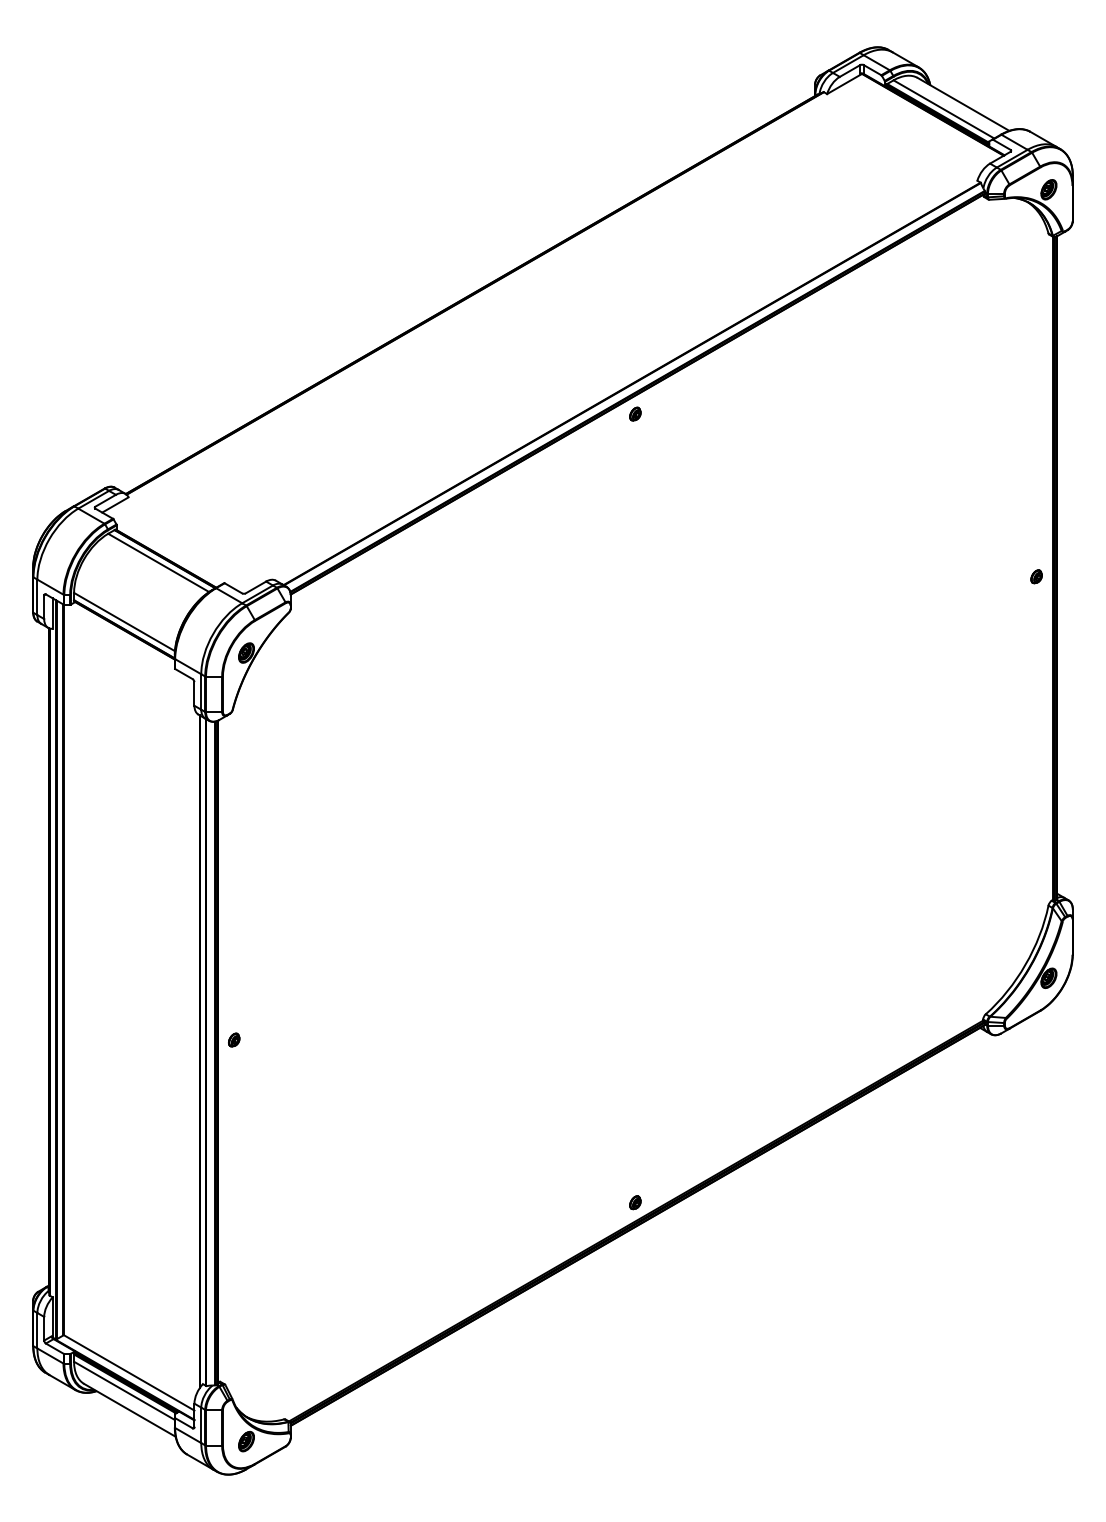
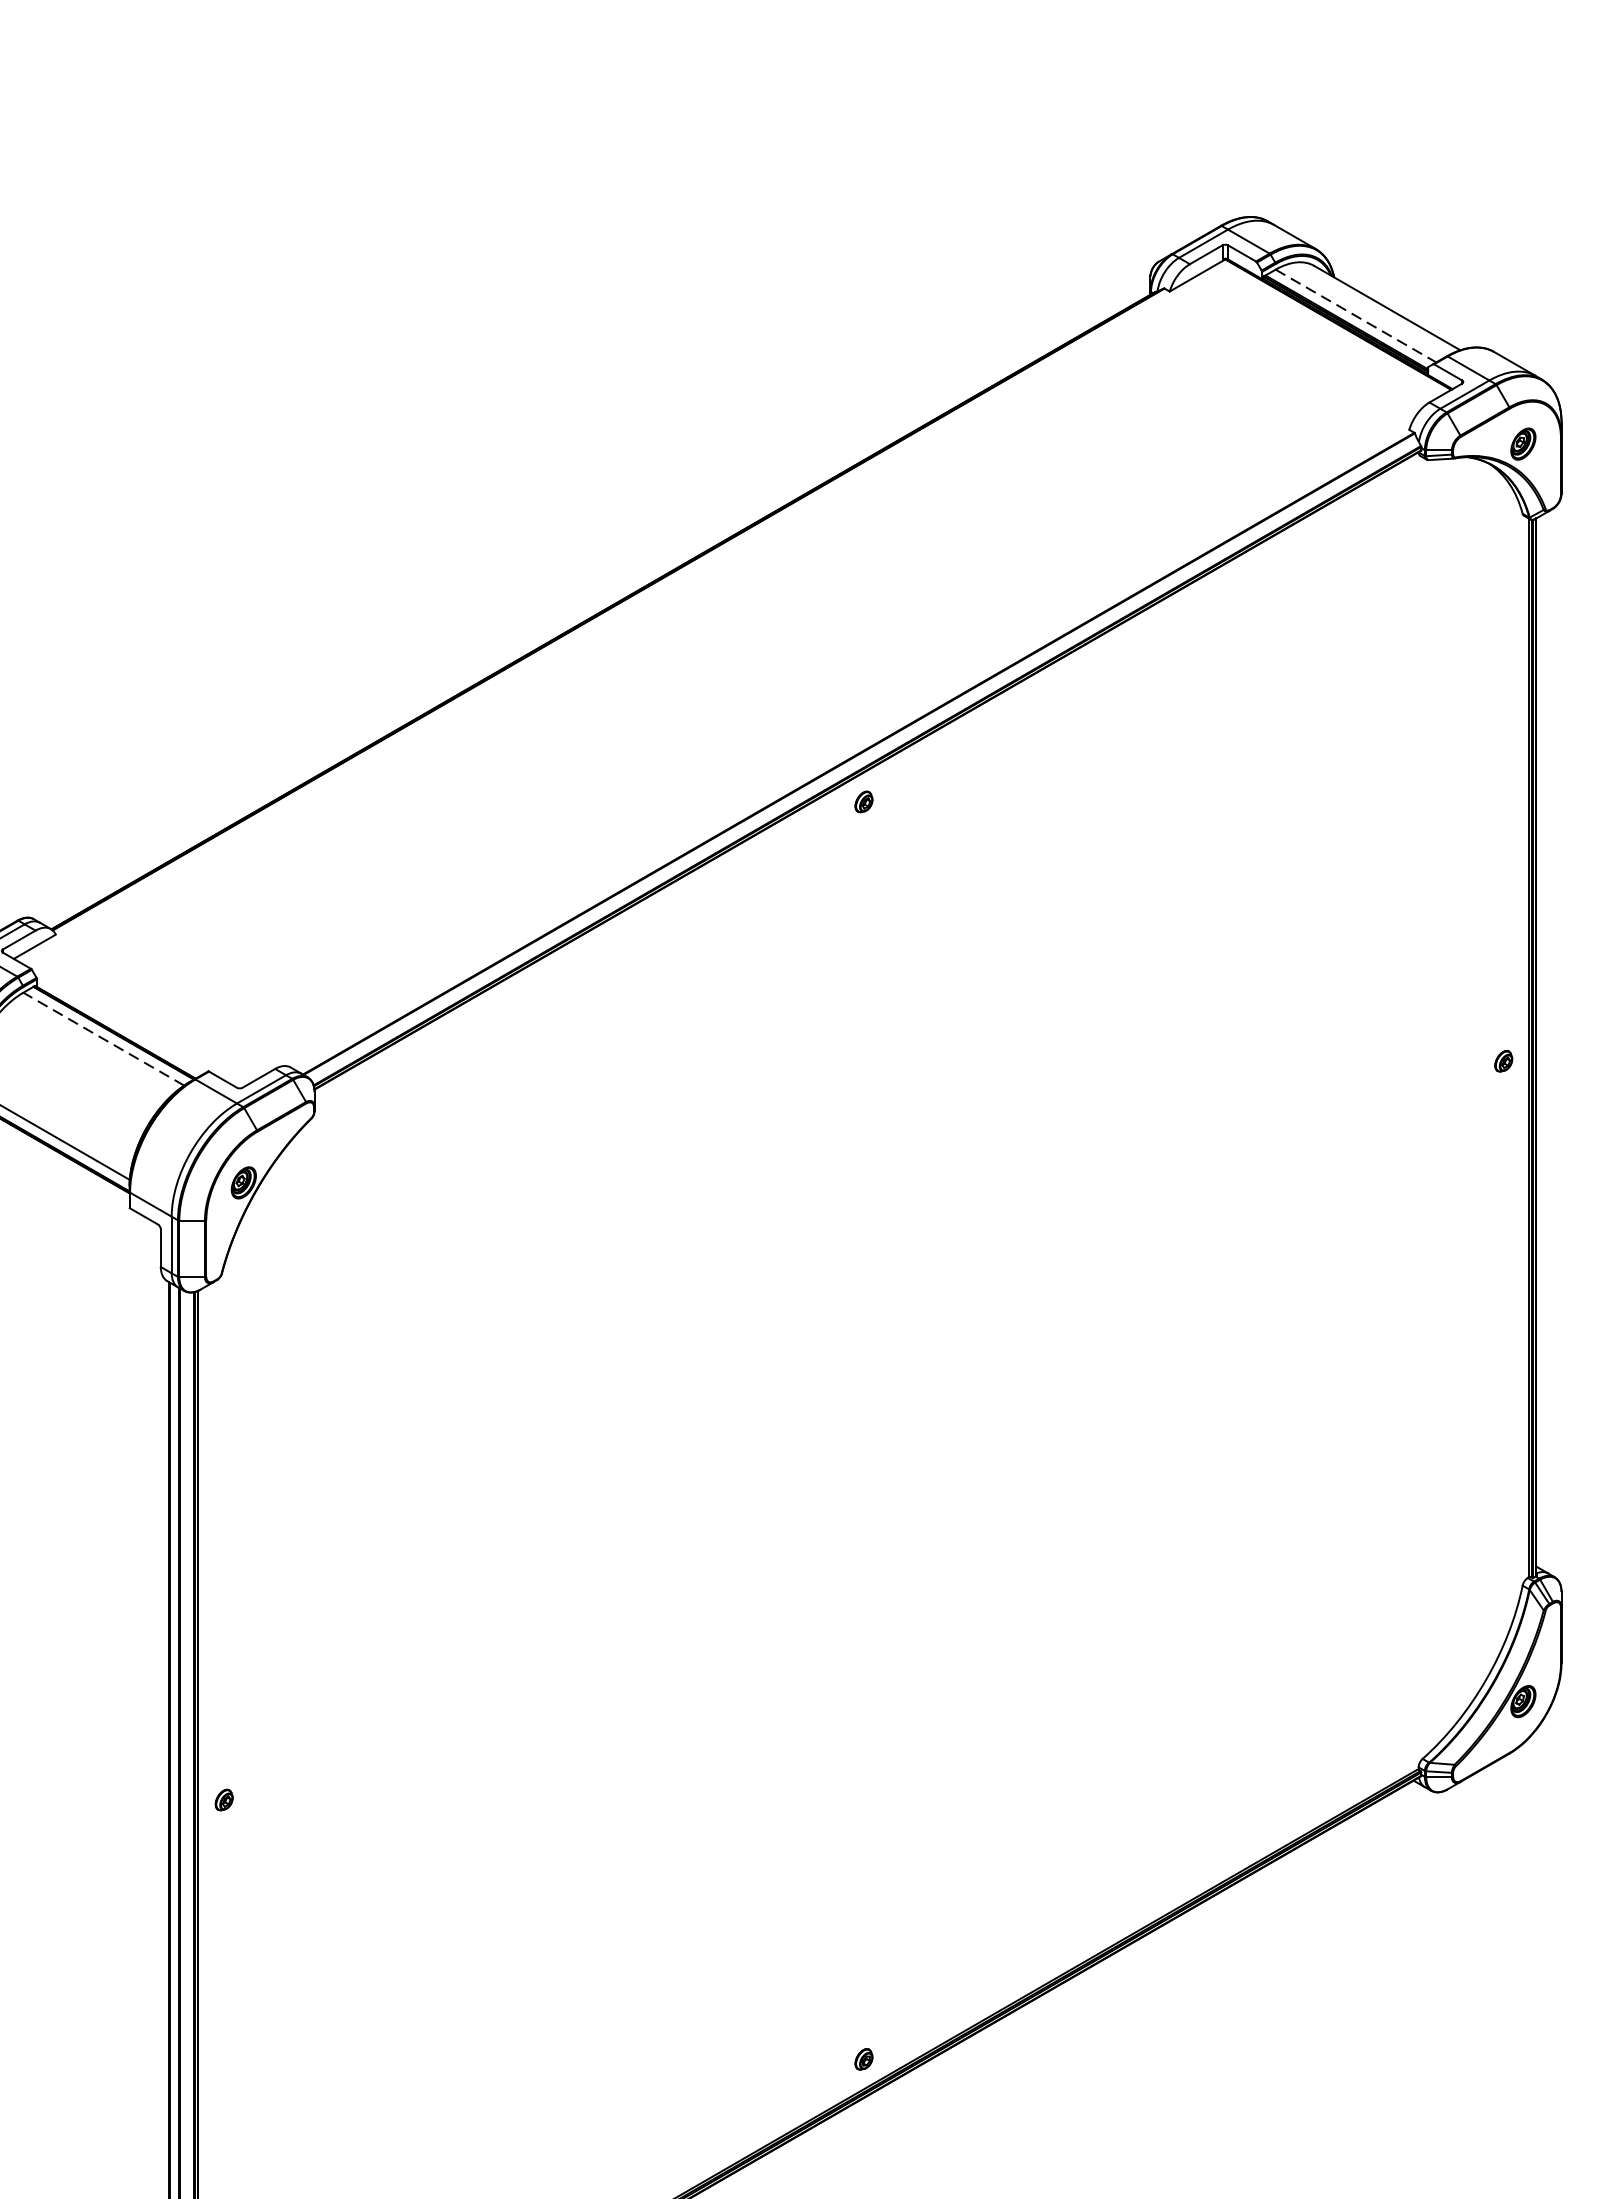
line: (944, 109) -> (1356, 316), solid -> dashed
line: (158, 562) -> (103, 1038), solid -> dashed

